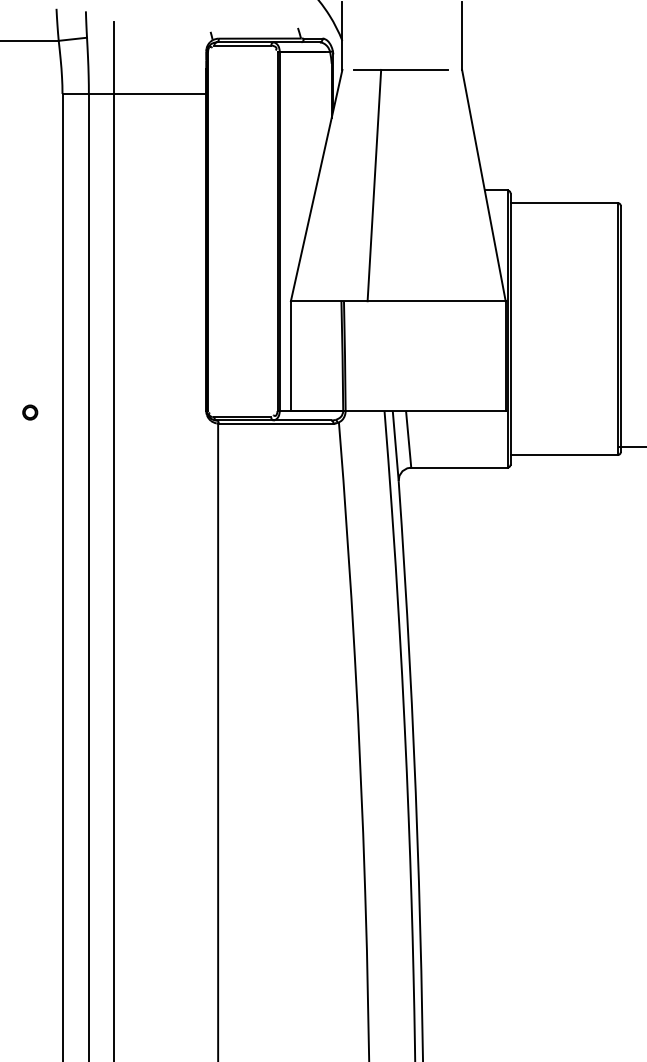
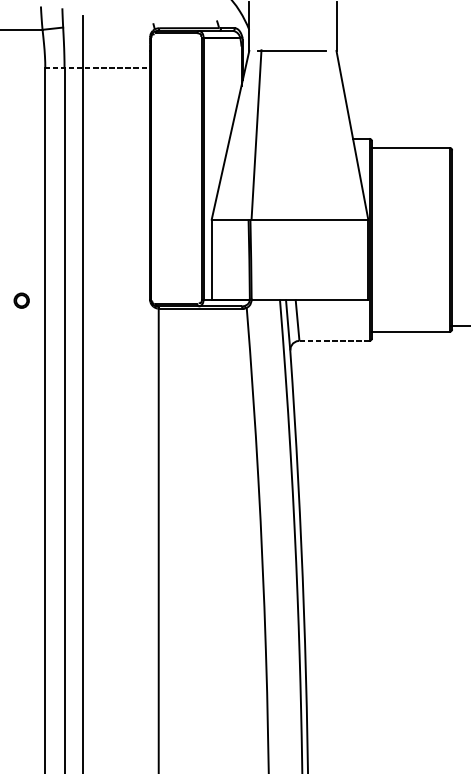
line: (135, 93) -> (98, 68), solid -> dashed
line: (374, 185) -> (256, 134), moved
part: (30, 412) -> (21, 300), size x1.4
line: (458, 467) -> (333, 340), solid -> dashed

